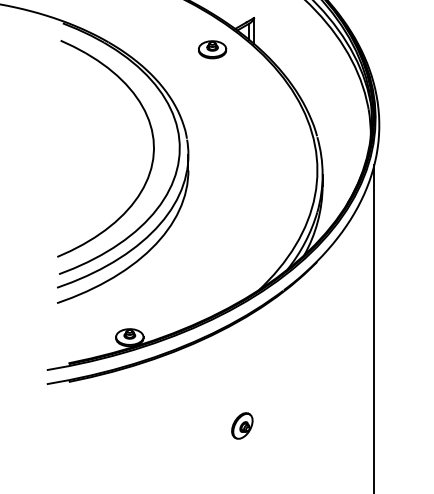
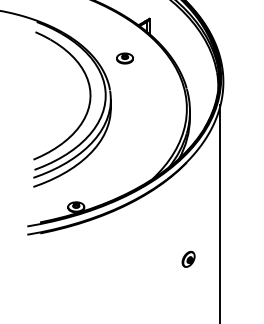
part: (211, 49) -> (124, 58), moved
part: (242, 424) -> (188, 258), moved

